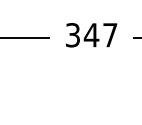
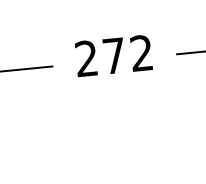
text: (91, 35) -> (114, 56), 347 -> 272

